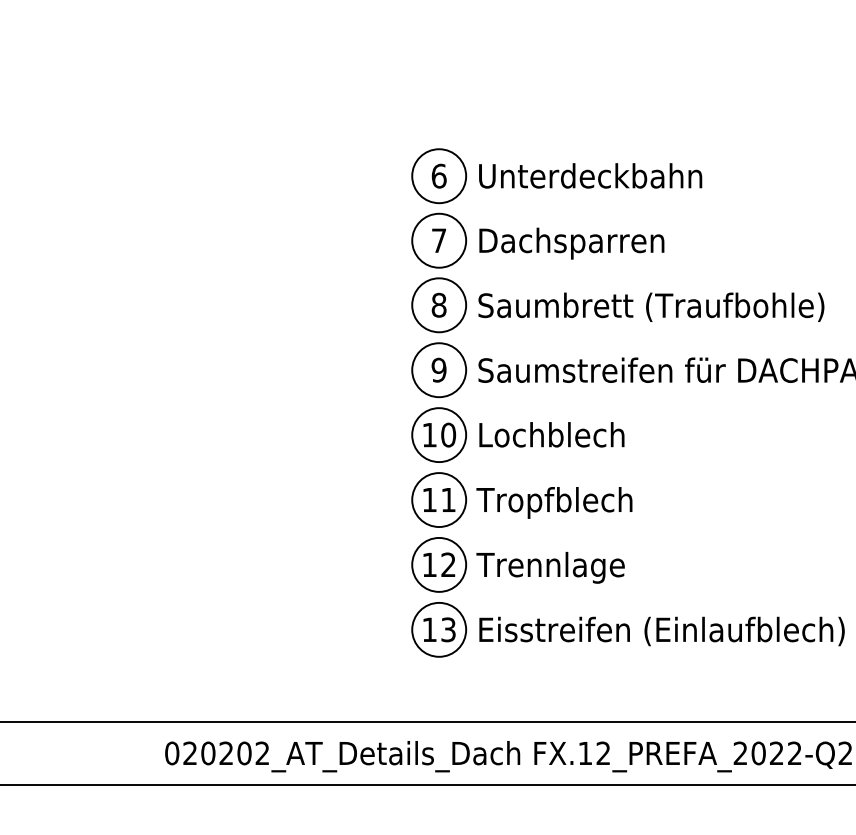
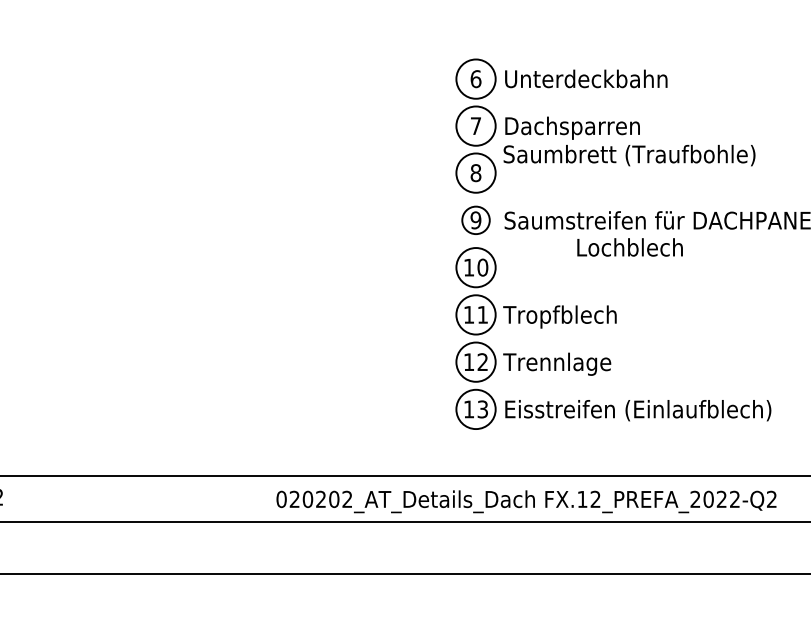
text: (651, 307) -> (629, 155), moved
circle: (438, 370) -> (475, 220), size x0.7
text: (551, 434) -> (629, 247), moved

